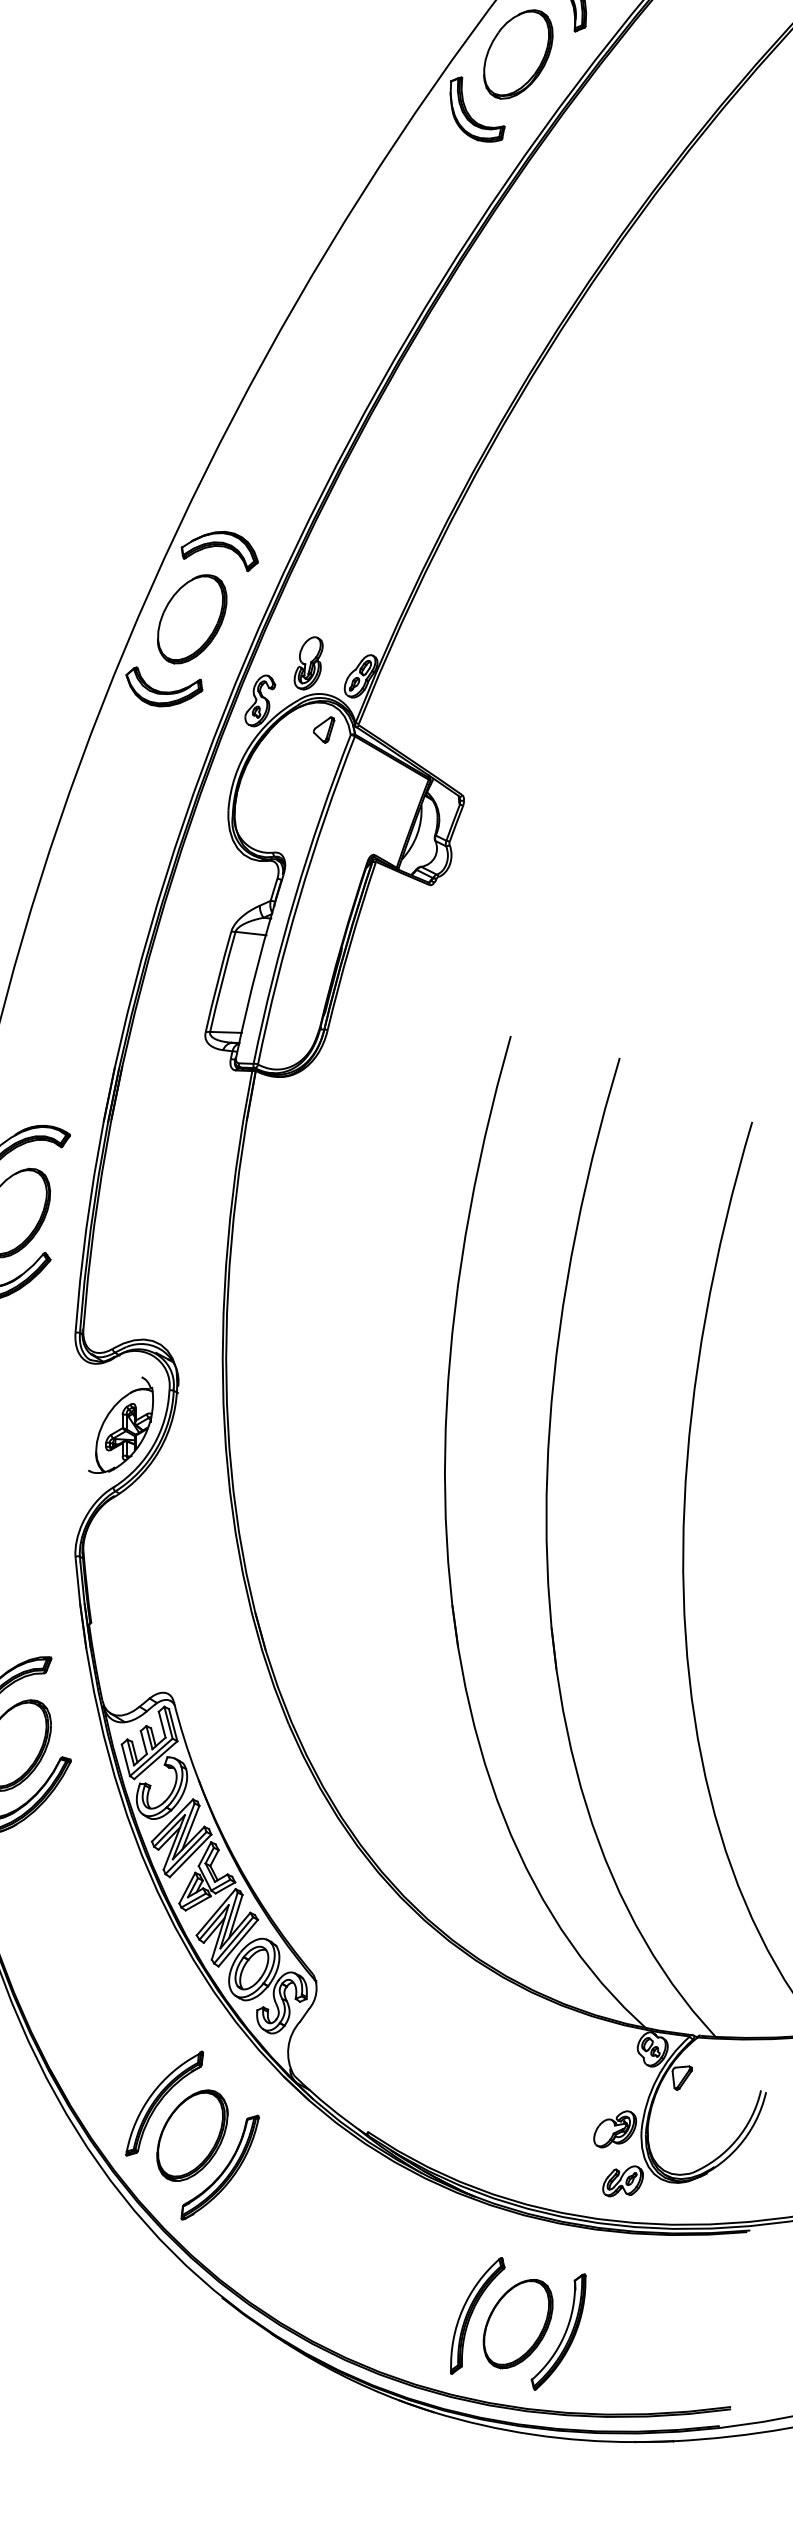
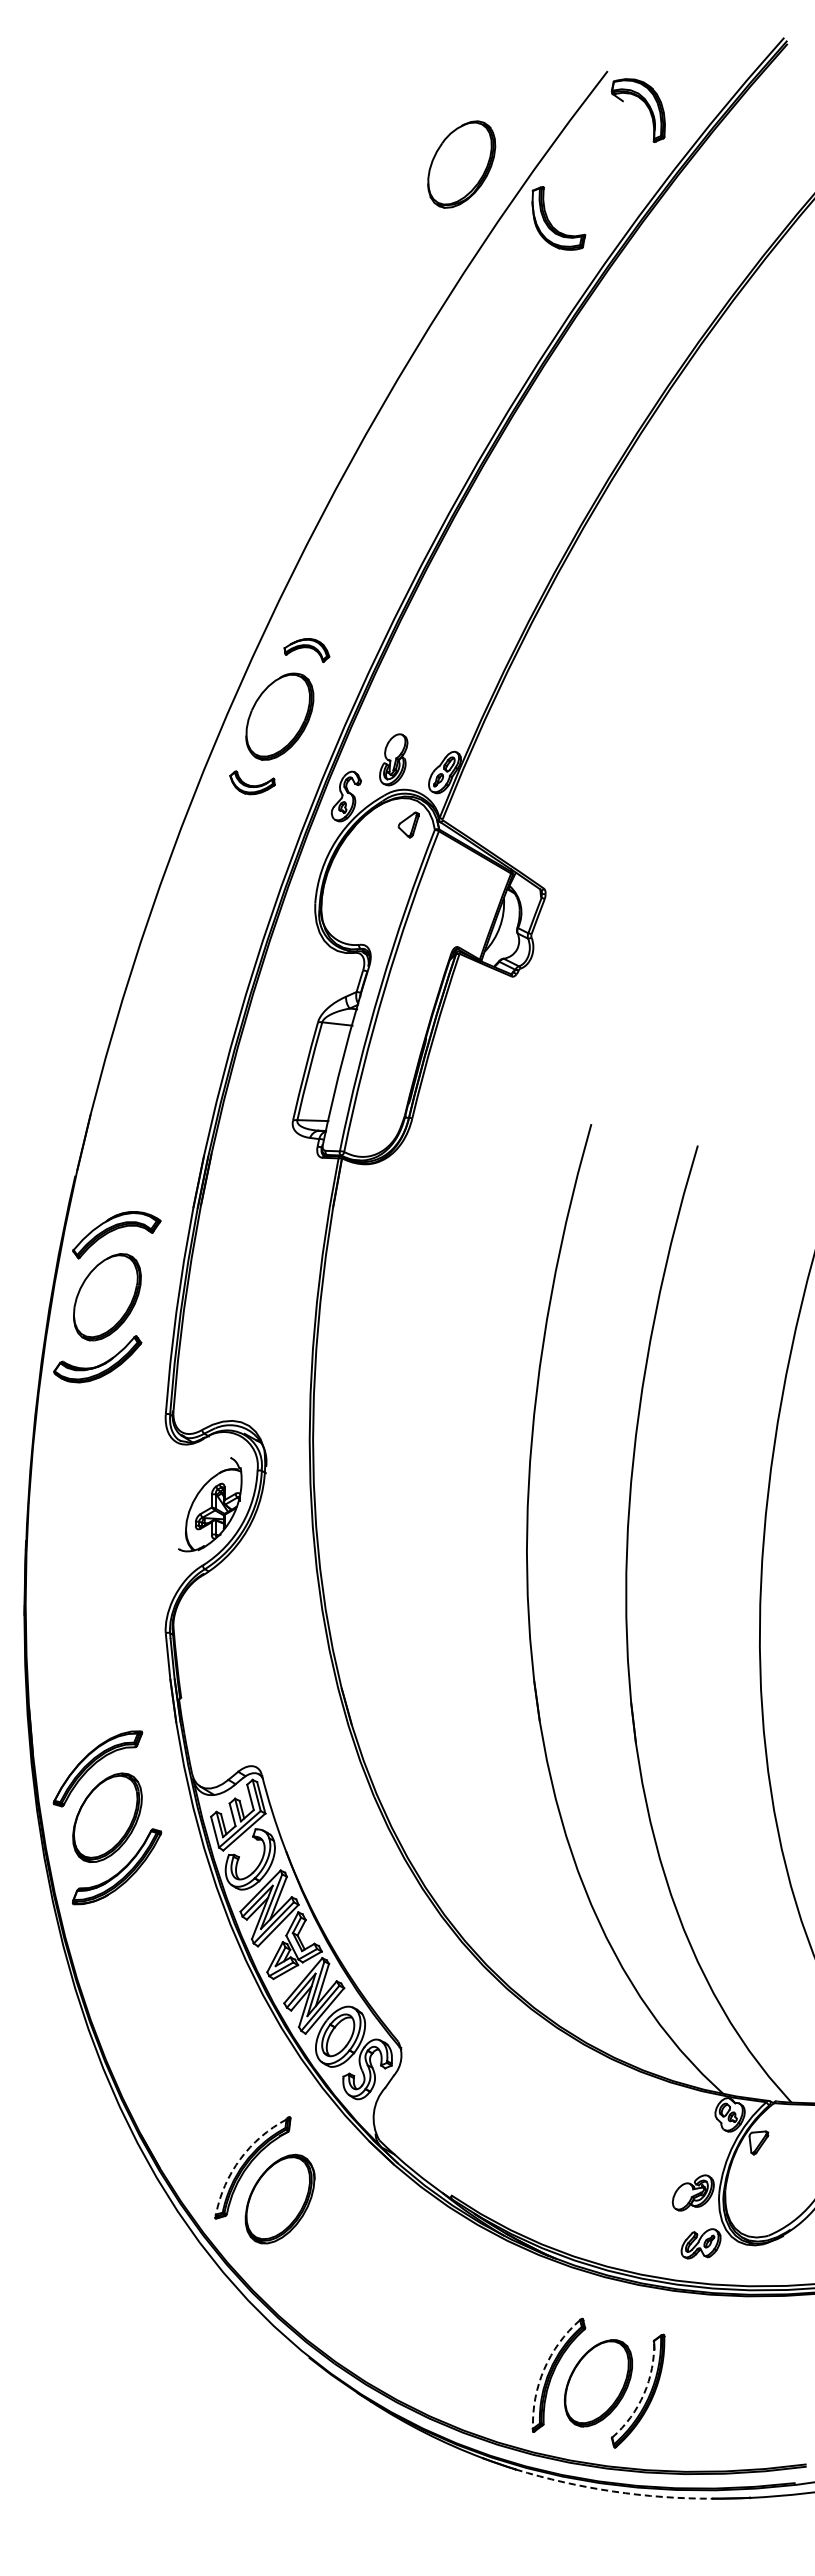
part: (518, 54) -> (461, 164), moved
part: (219, 551) -> (306, 650), size x0.6
part: (164, 686) -> (252, 782), size x0.6
arc: (151, 2095) -> (240, 2159), solid -> dashed
part: (219, 2167) -> (306, 2230), removed
arc: (462, 2309) -> (544, 2369), solid -> dashed
arc: (565, 2335) -> (644, 2394), solid -> dashed
arc: (533, 2434) -> (613, 2491), solid -> dashed

